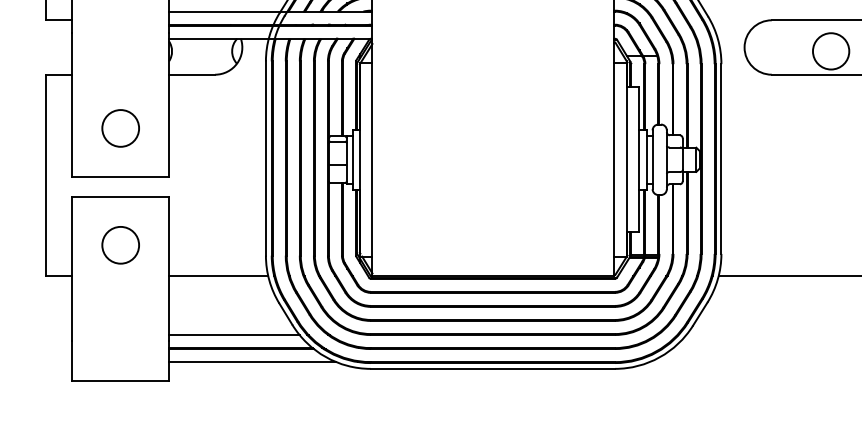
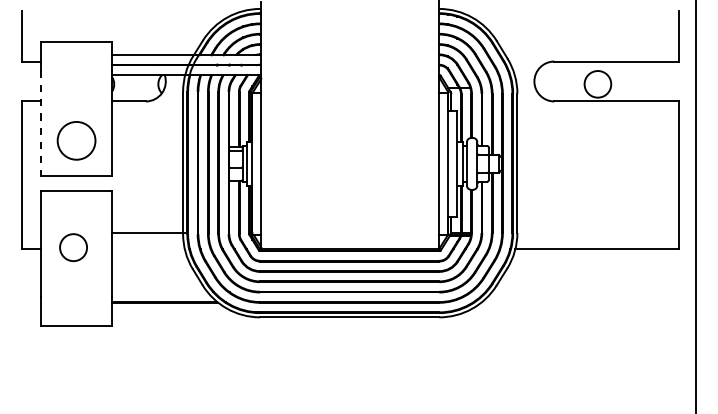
line: (72, 104) -> (41, 123), solid -> dashed
circle: (120, 127) -> (76, 140), size x1.4
circle: (120, 245) -> (73, 247), moved
line: (218, 276) -> (148, 233), moved
line: (233, 335) -> (159, 292), removed
line: (252, 362) -> (173, 312), removed

